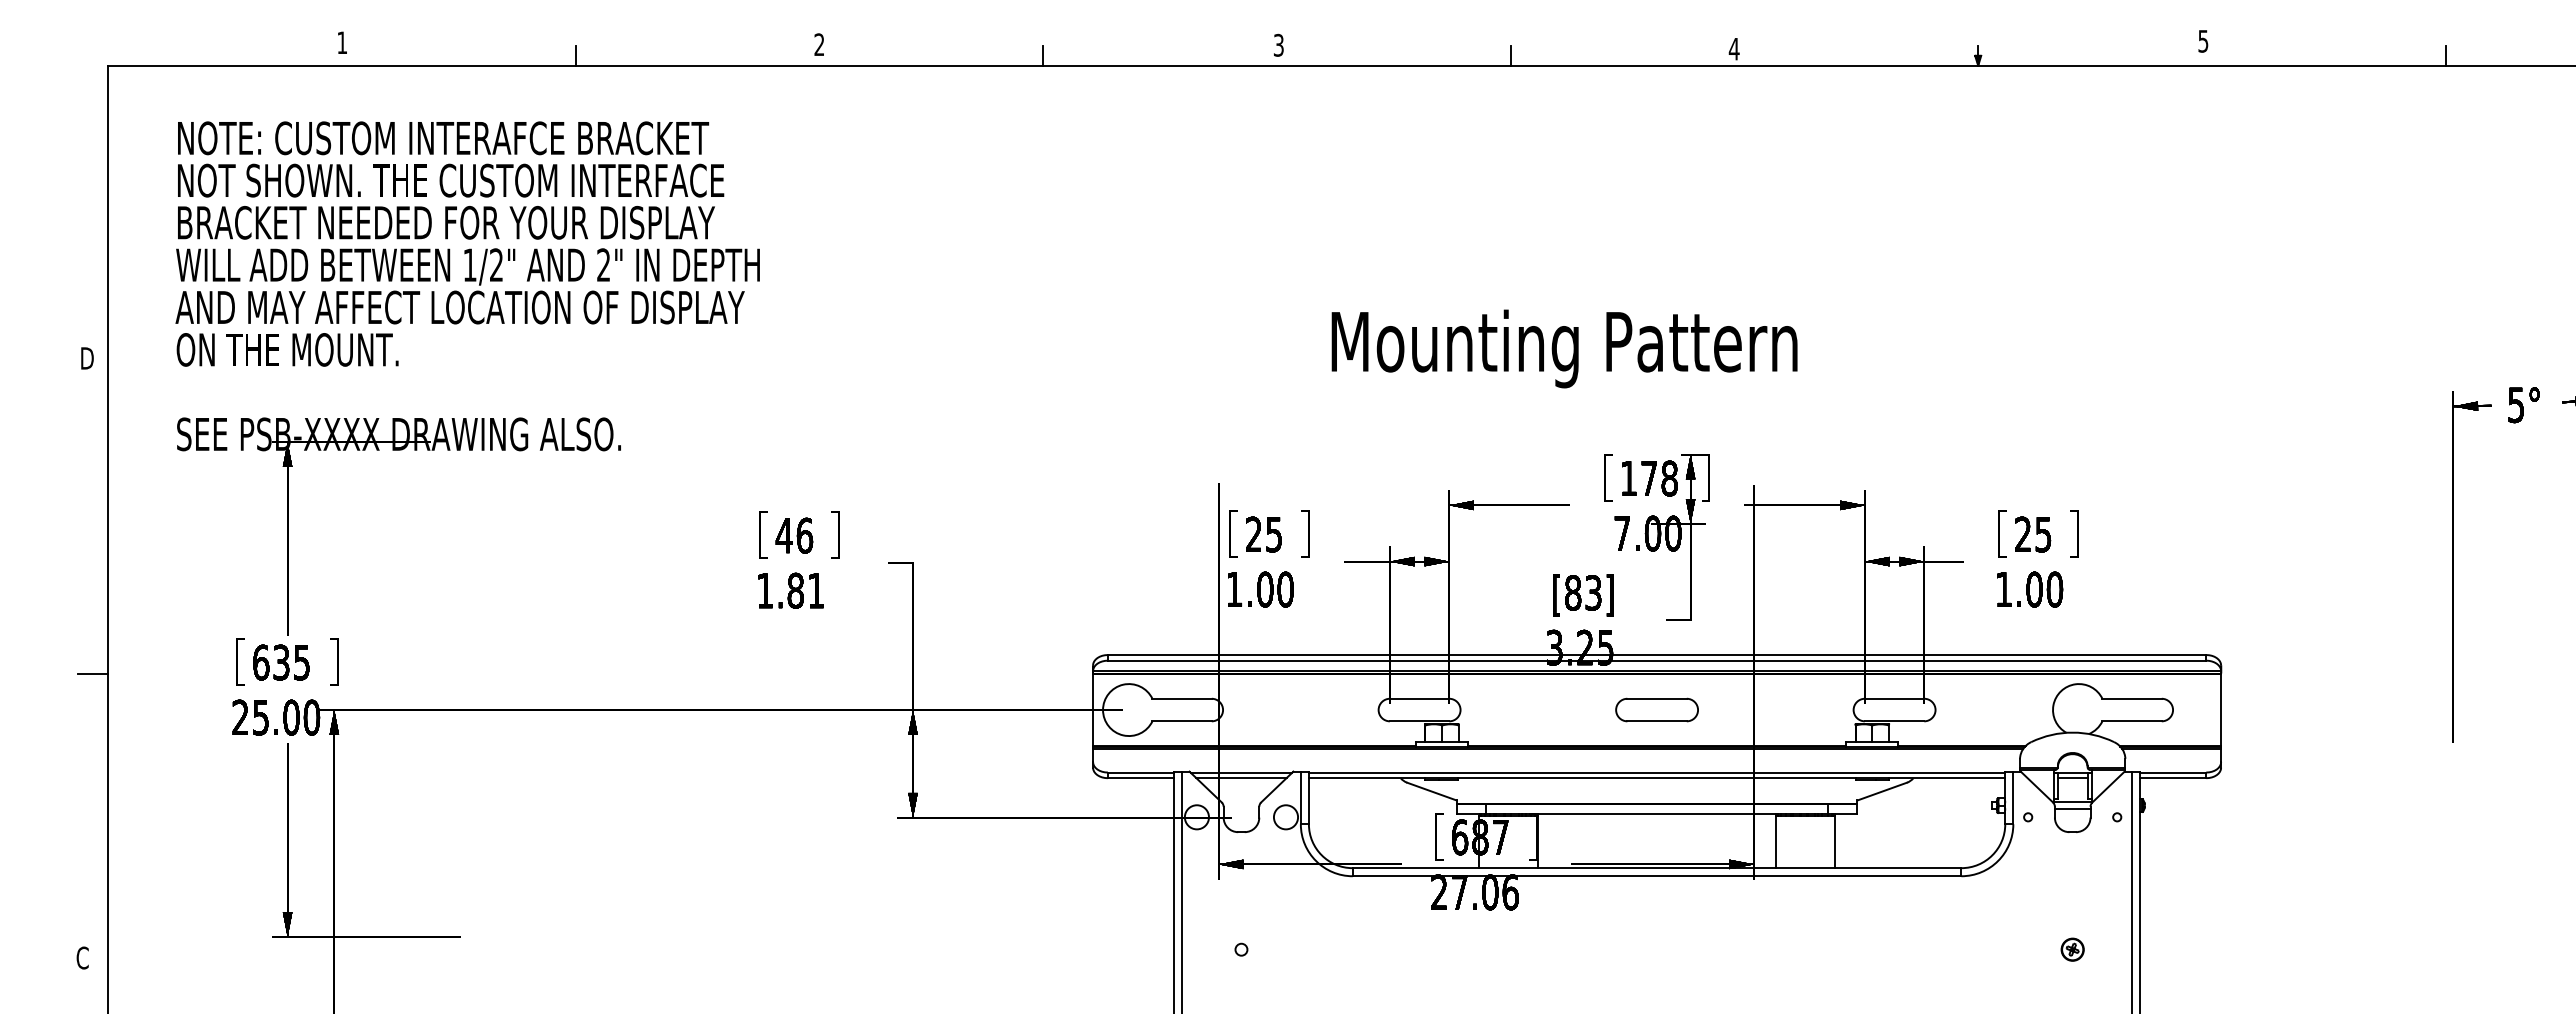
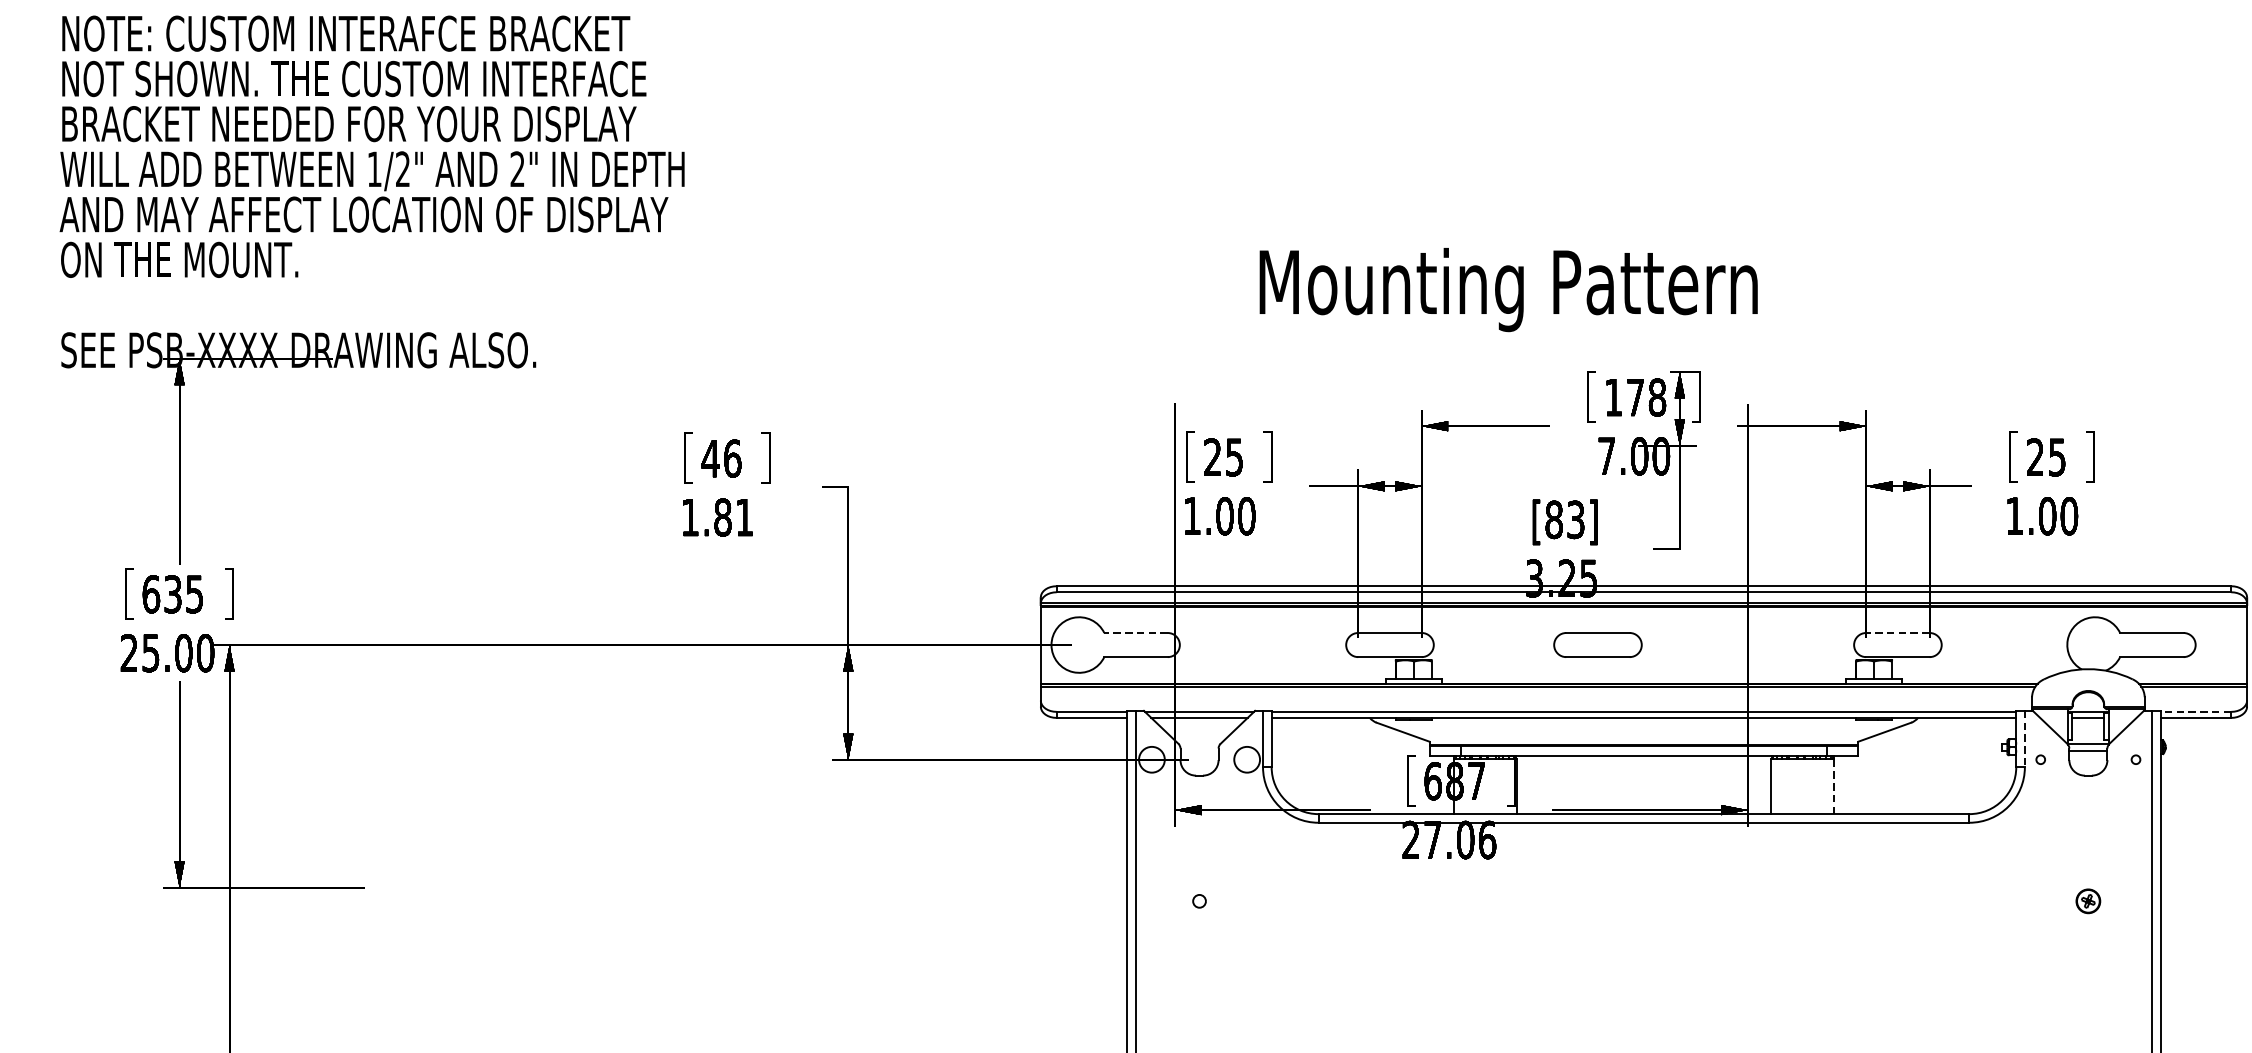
text: (1564, 348) -> (1508, 289), moved
line: (1182, 698) -> (1136, 632), solid -> dashed
line: (1894, 698) -> (1897, 632), solid -> dashed
part: (1656, 709) -> (1597, 644), moved
line: (2172, 772) -> (2195, 711), solid -> dashed
line: (2013, 798) -> (2025, 739), solid -> dashed
line: (1835, 842) -> (1834, 786), solid -> dashed

